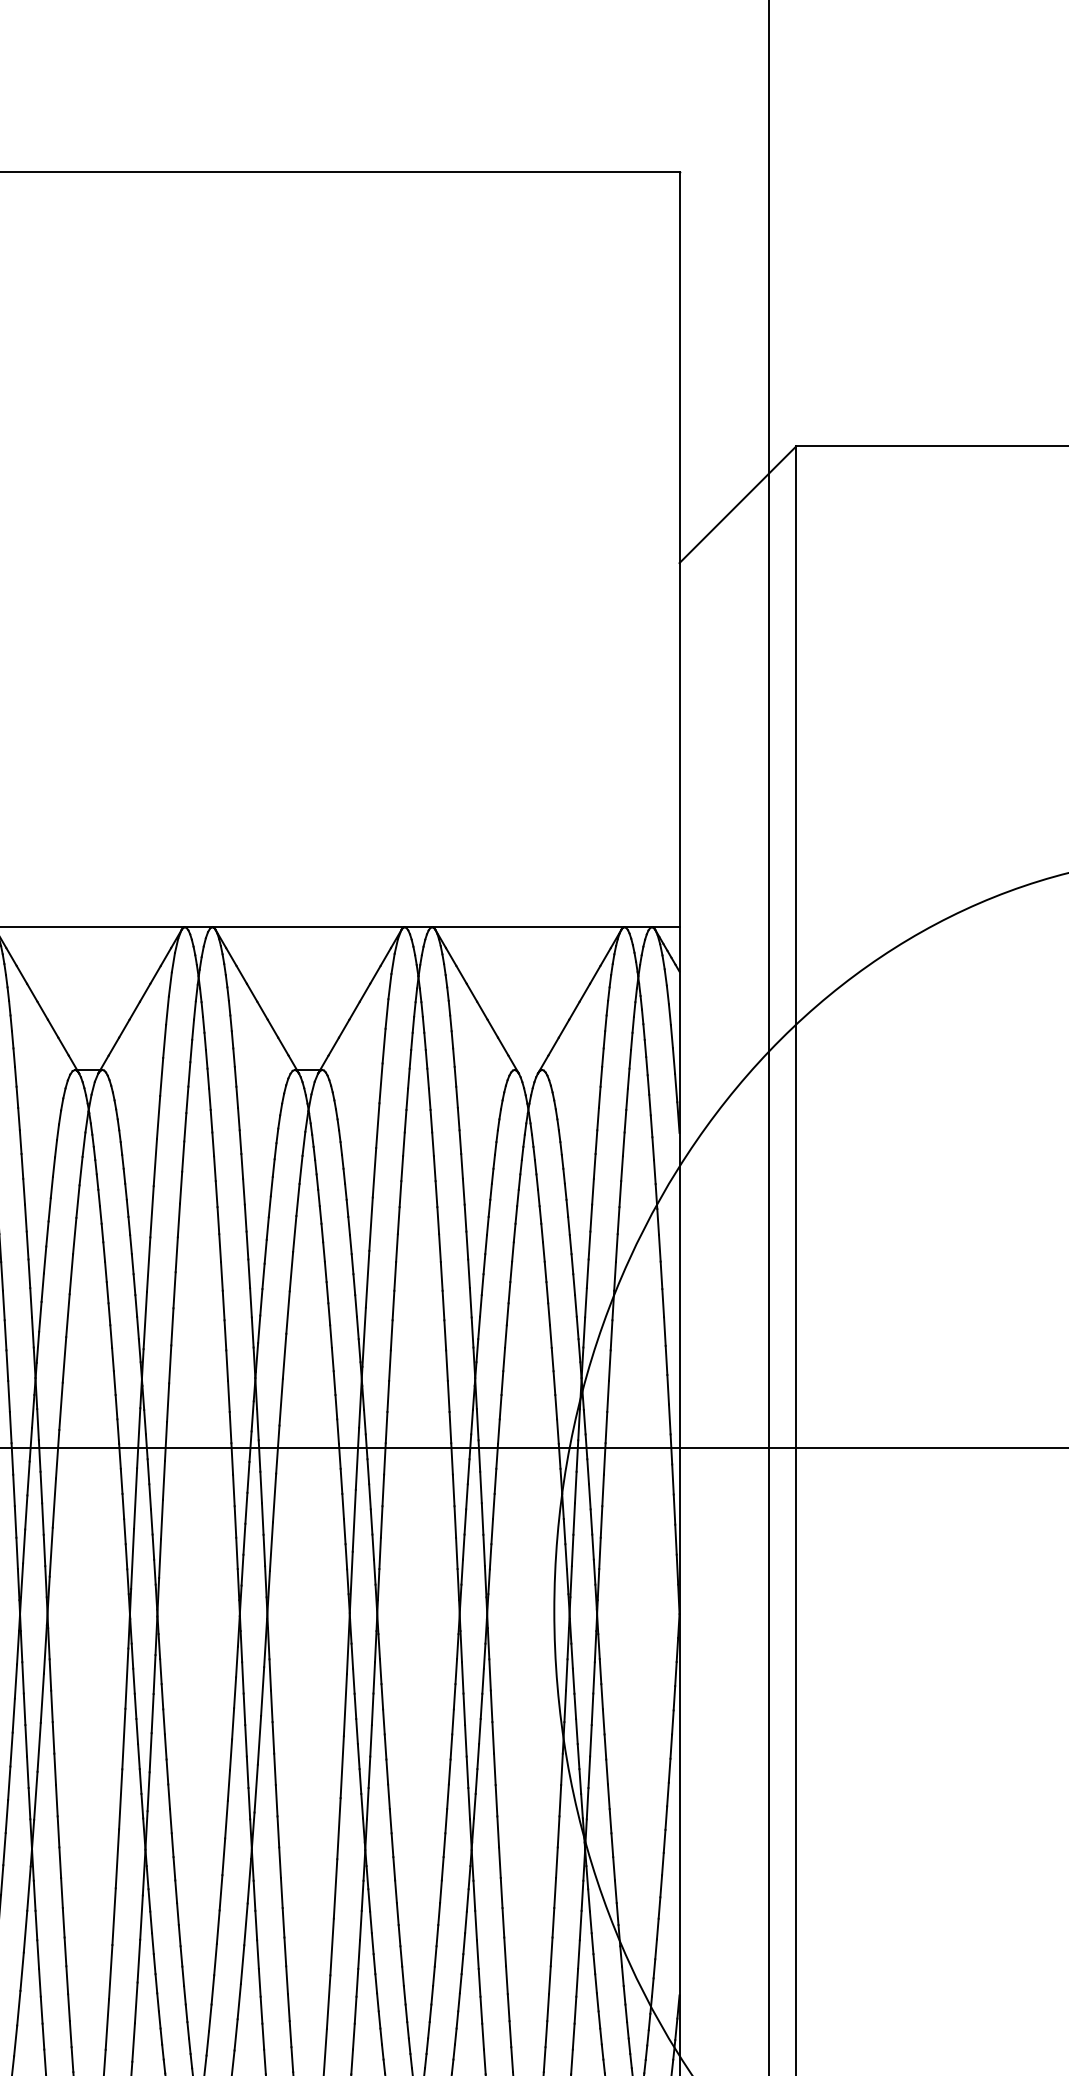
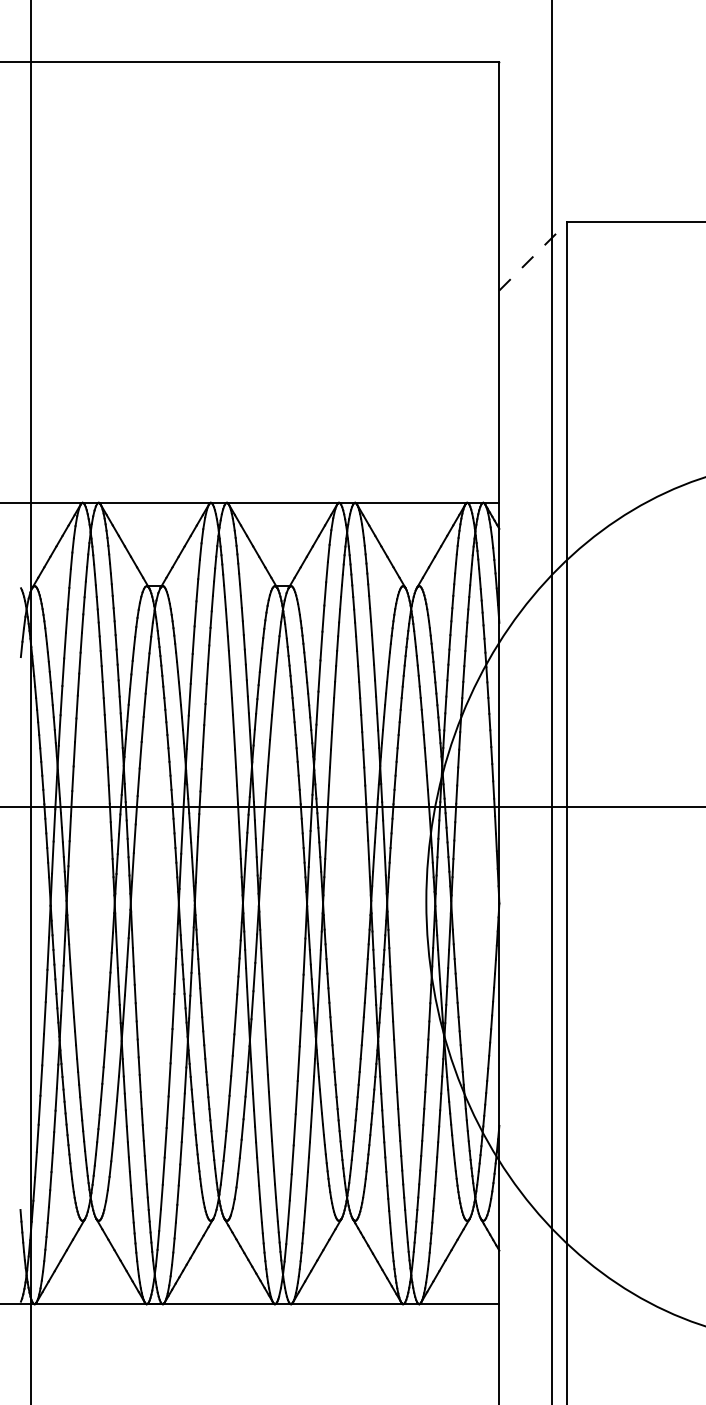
line: (738, 504) -> (533, 256), solid -> dashed

